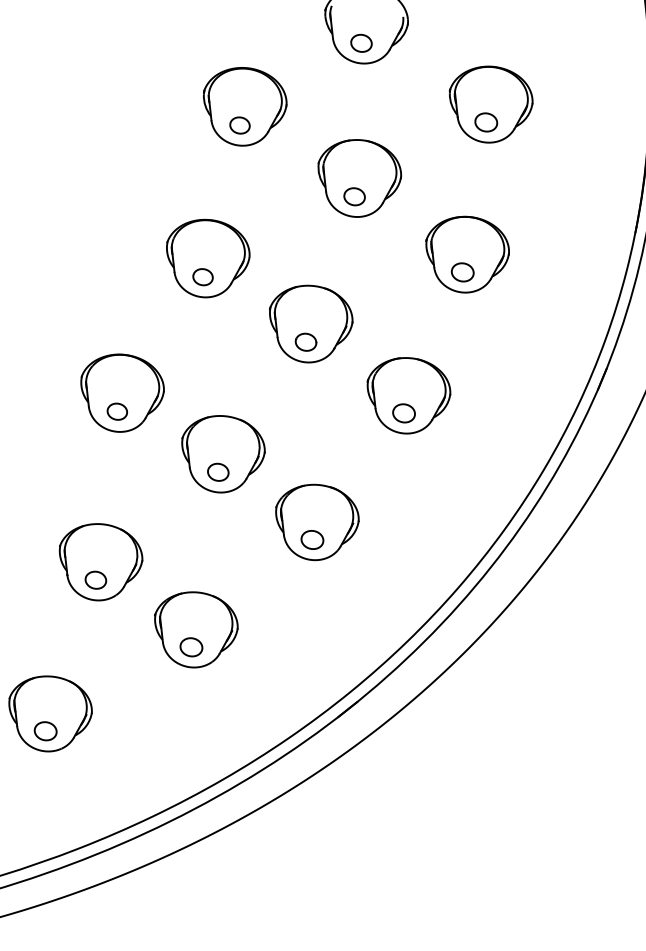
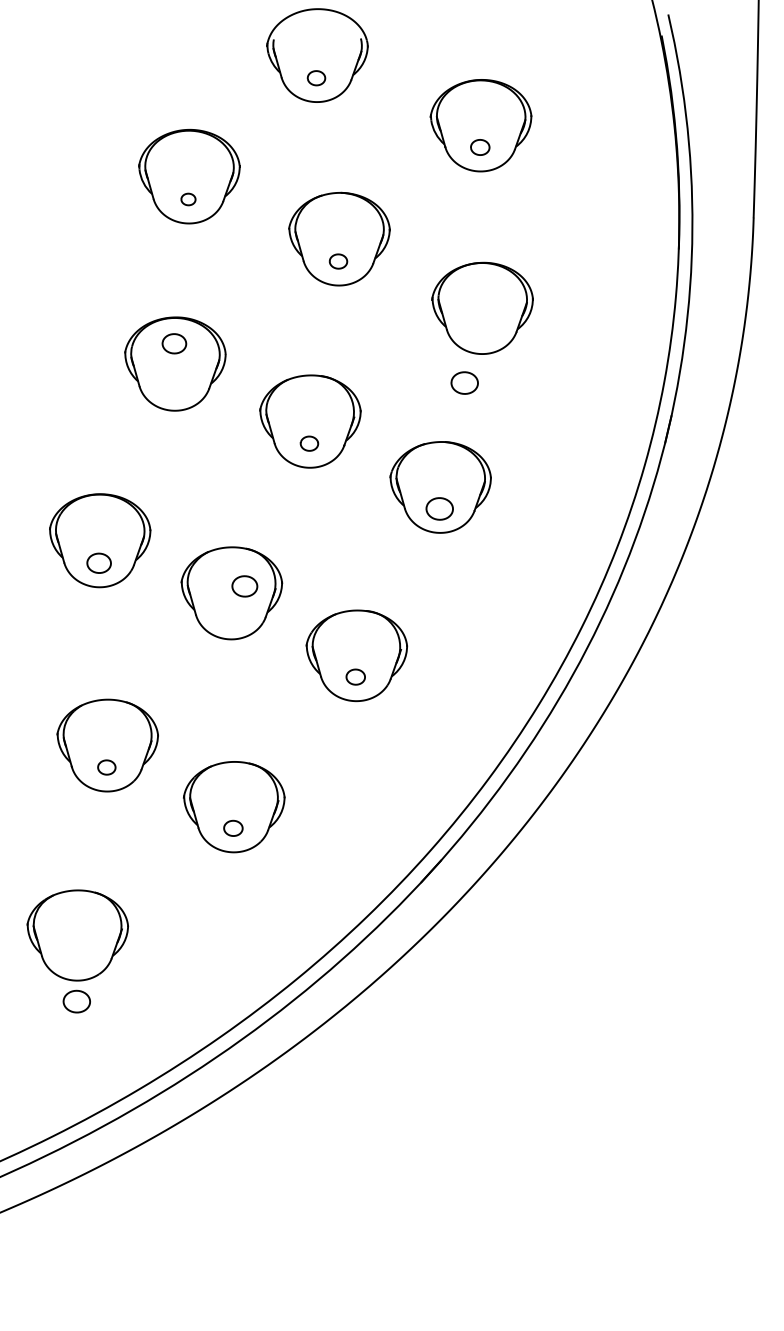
part: (361, 43) -> (316, 78), size x0.7
part: (486, 122) -> (480, 147), size x0.7
part: (240, 125) -> (188, 199), size x0.6
part: (354, 196) -> (338, 261), size x0.7
part: (462, 271) -> (464, 382), moved
part: (203, 276) -> (174, 343), moved
part: (306, 342) -> (309, 443), size x0.7
part: (218, 472) -> (244, 586), moved
part: (312, 539) -> (355, 676), size x0.7
part: (95, 580) -> (106, 767), size x0.7
part: (191, 647) -> (233, 828), size x0.7
part: (45, 731) -> (76, 1001), moved

